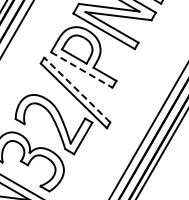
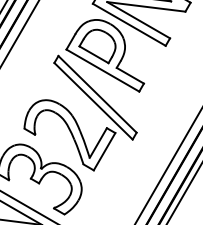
line: (82, 70) -> (103, 71), dashed -> solid
line: (76, 89) -> (96, 93), dashed -> solid

